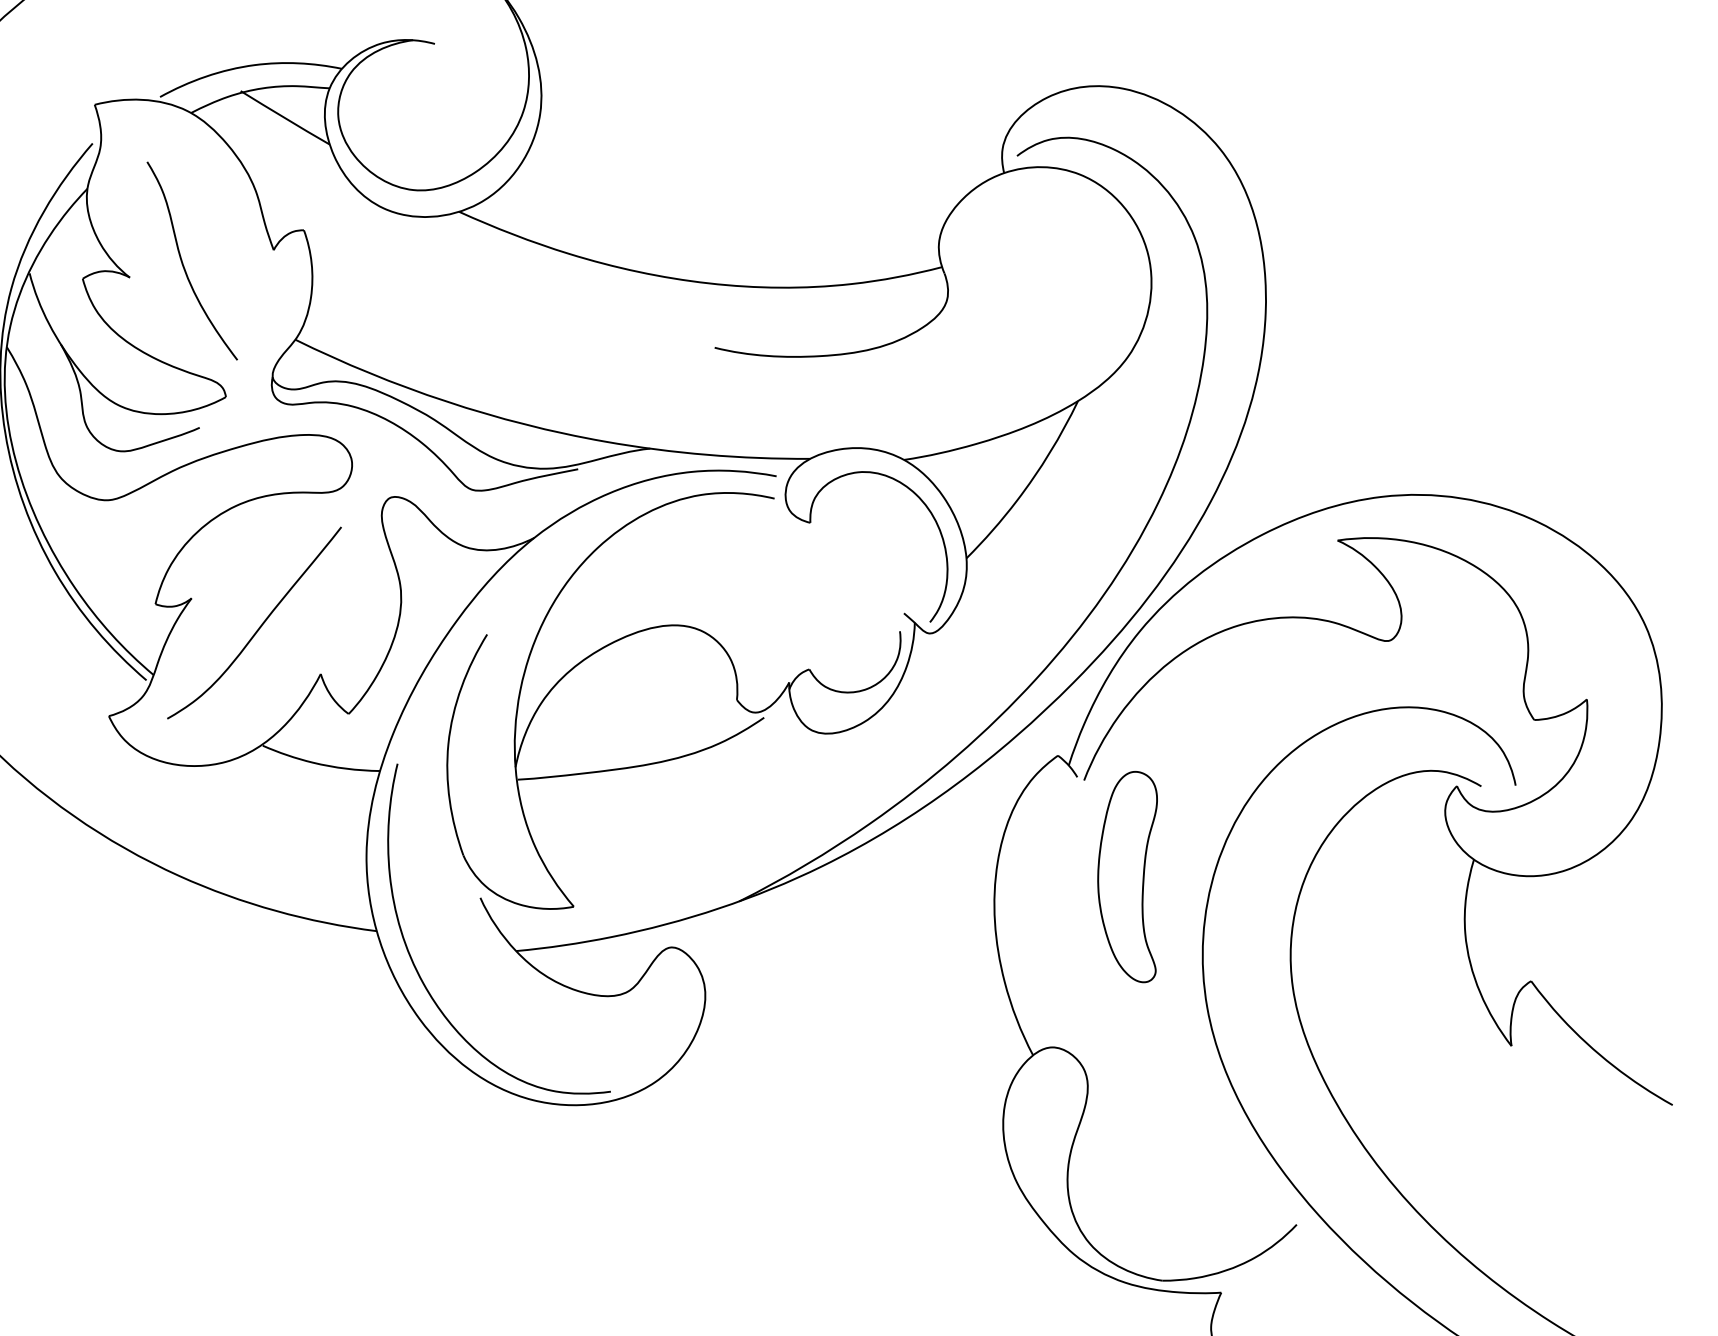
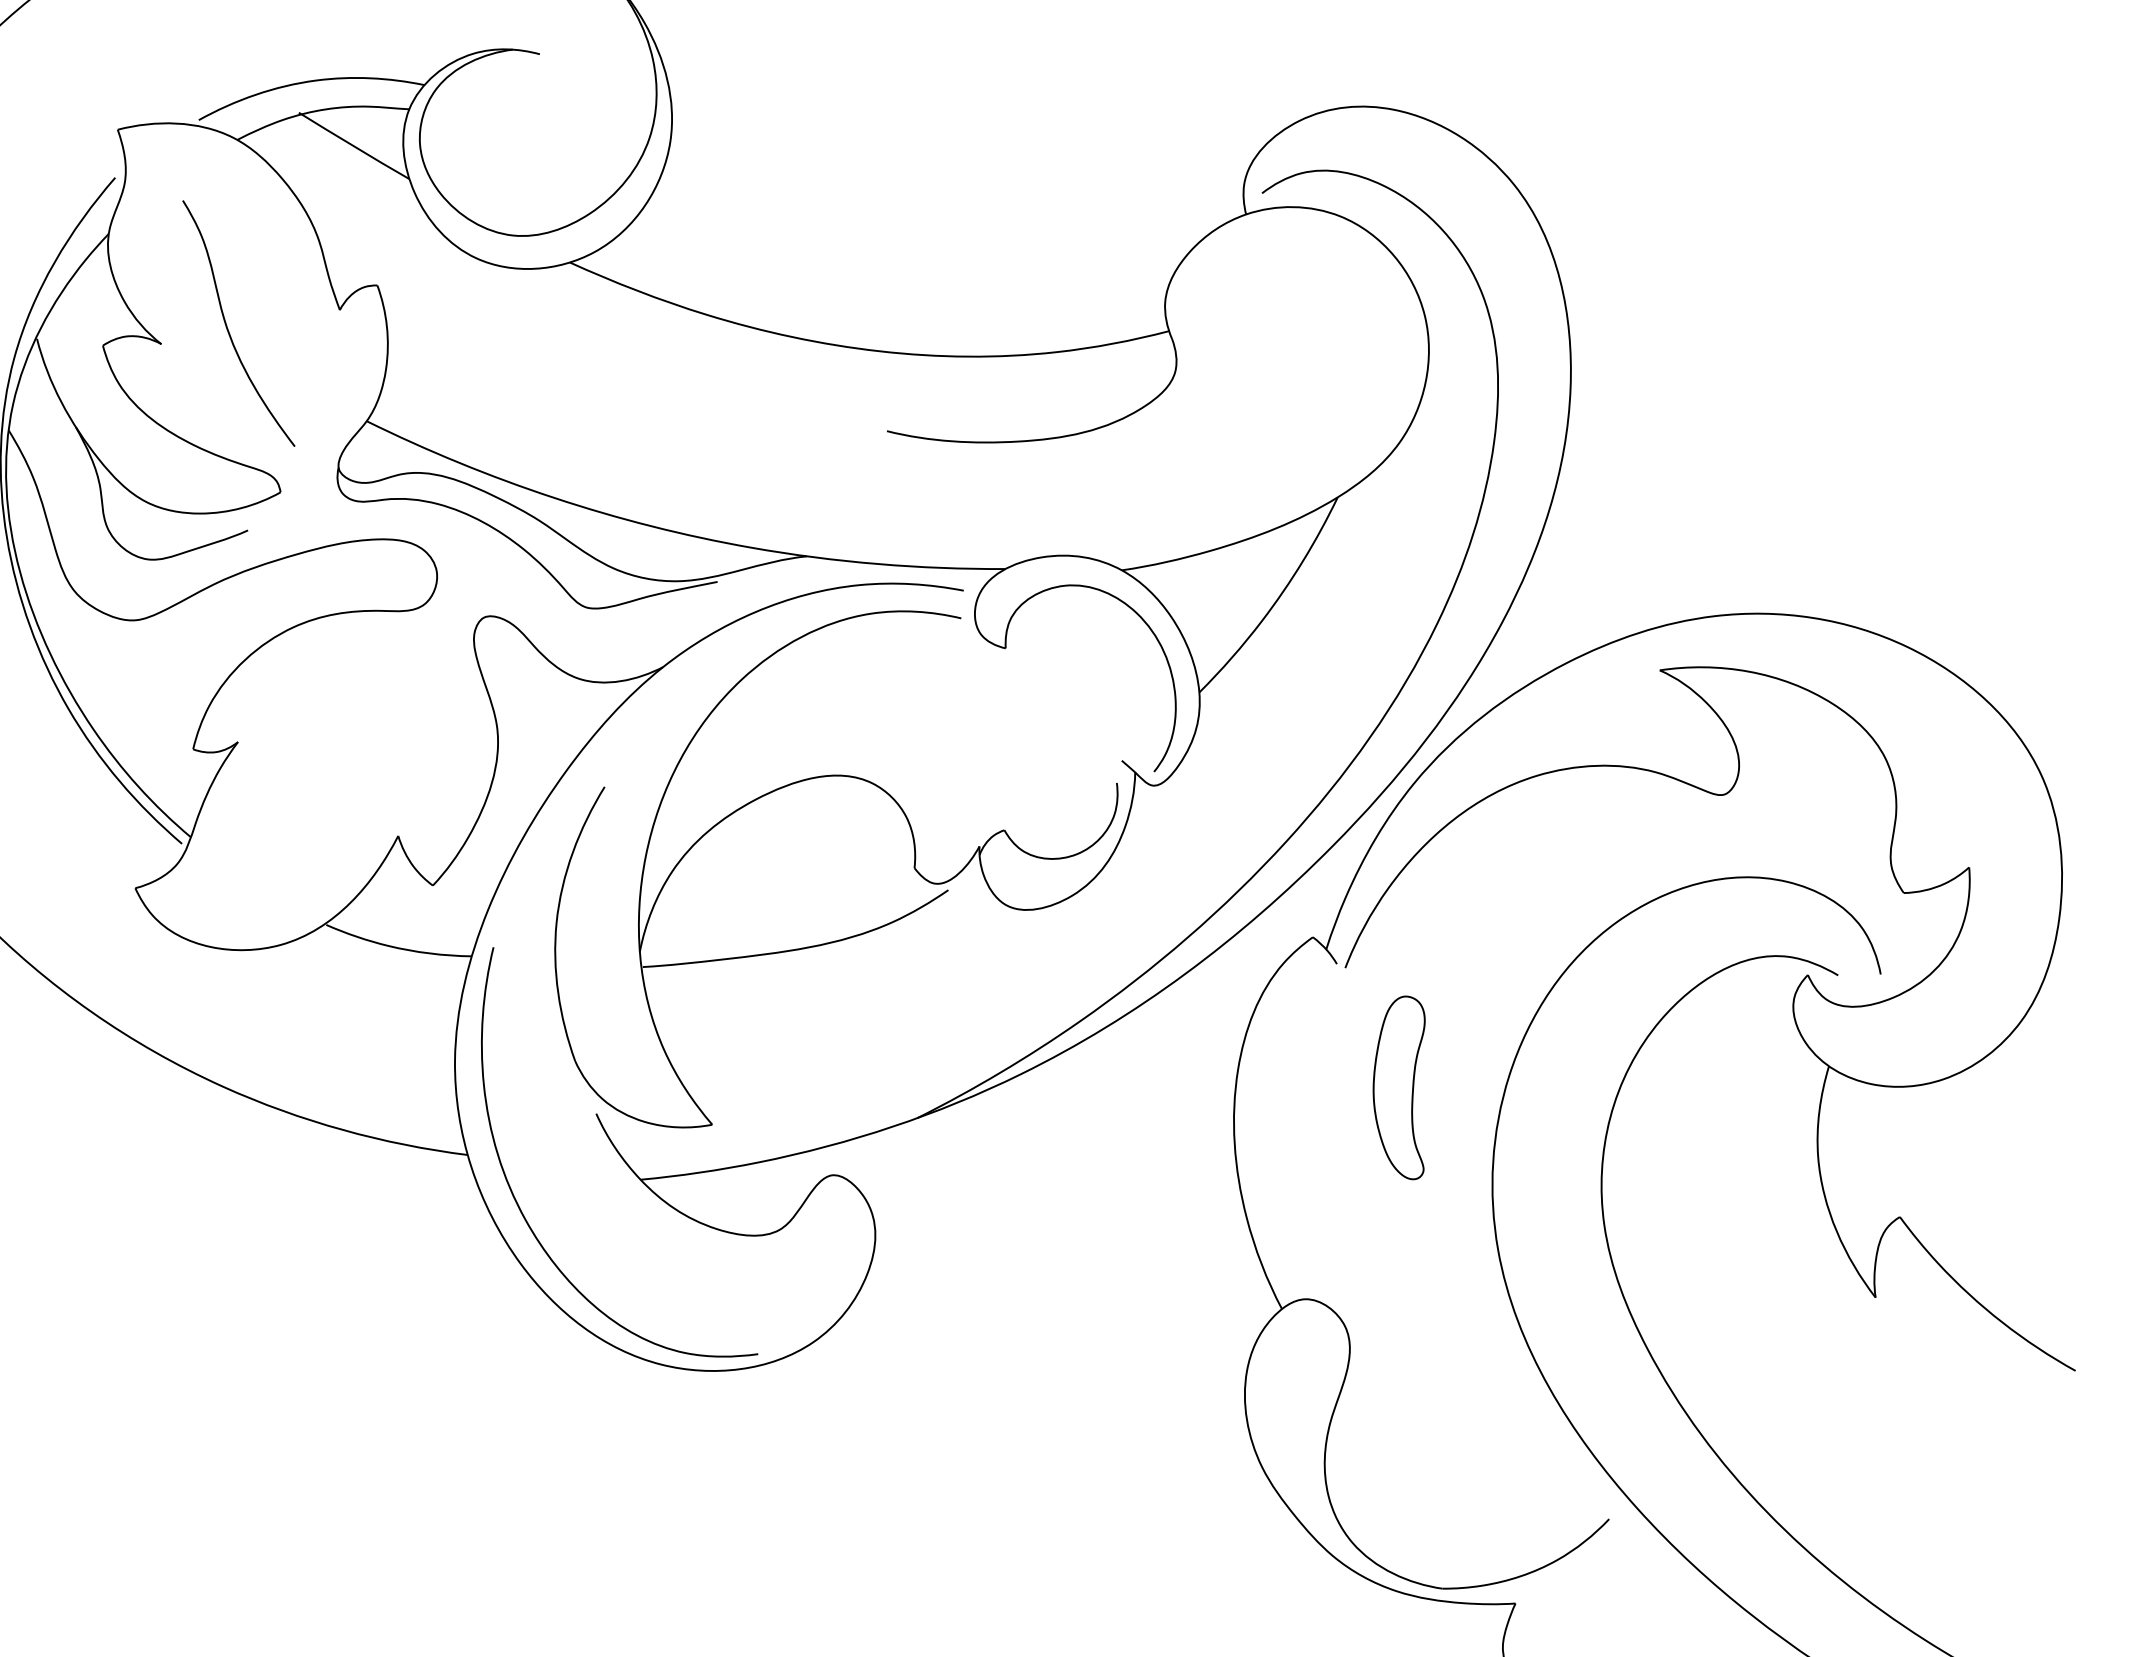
curve: (258, 627) -> (321, 778), removed
part: (1126, 876) -> (1398, 1087), size x0.7

